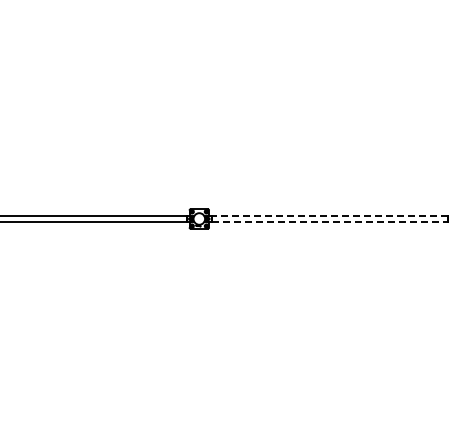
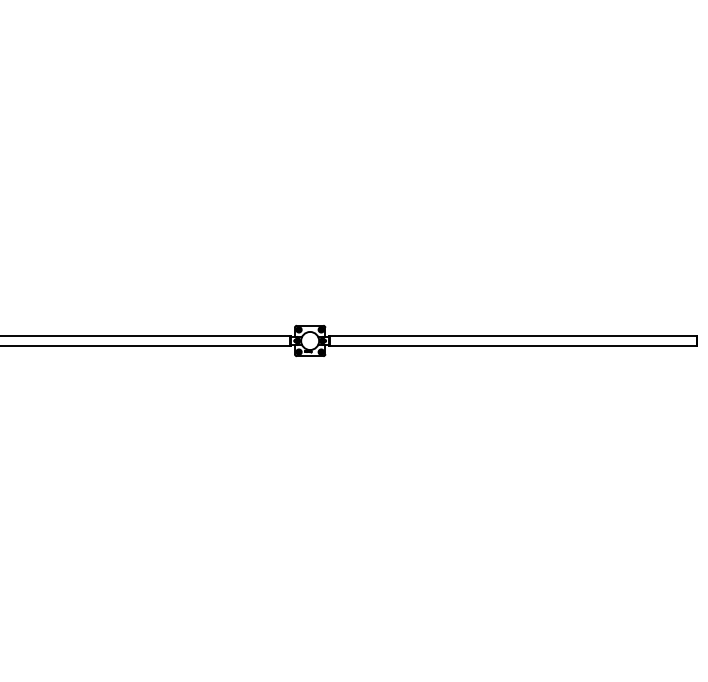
line: (329, 215) -> (512, 335), dashed -> solid
line: (329, 222) -> (512, 346), dashed -> solid

